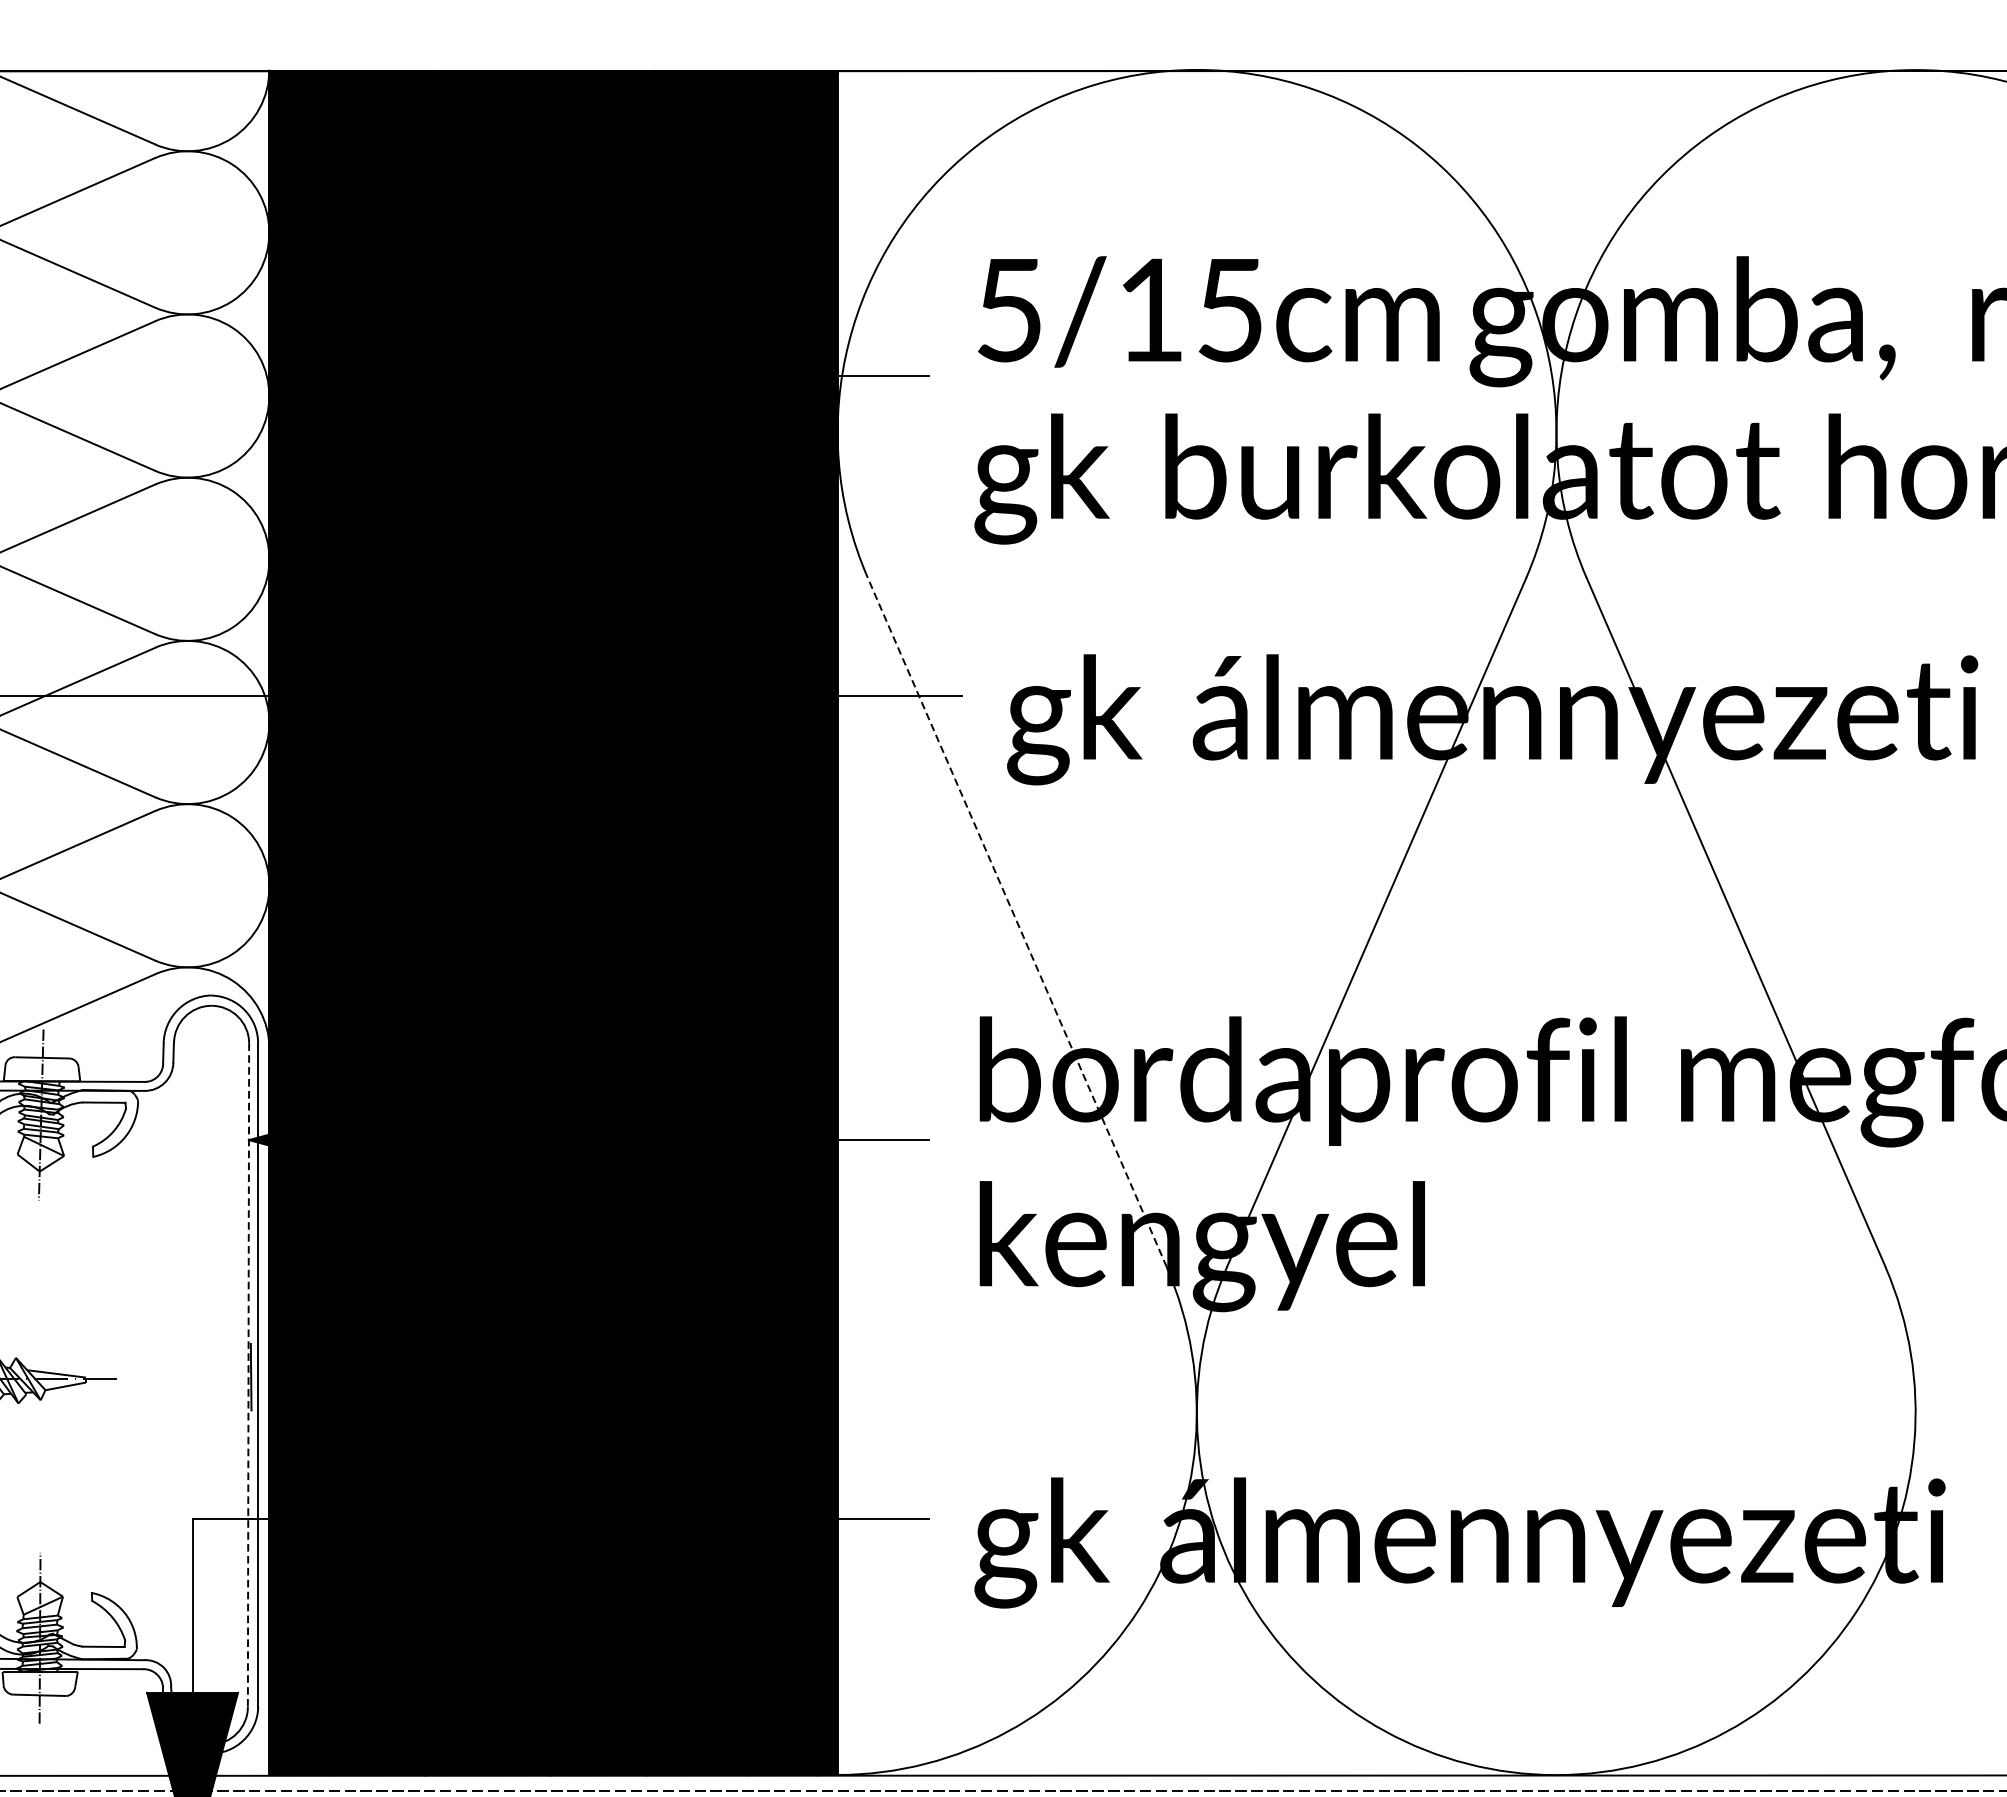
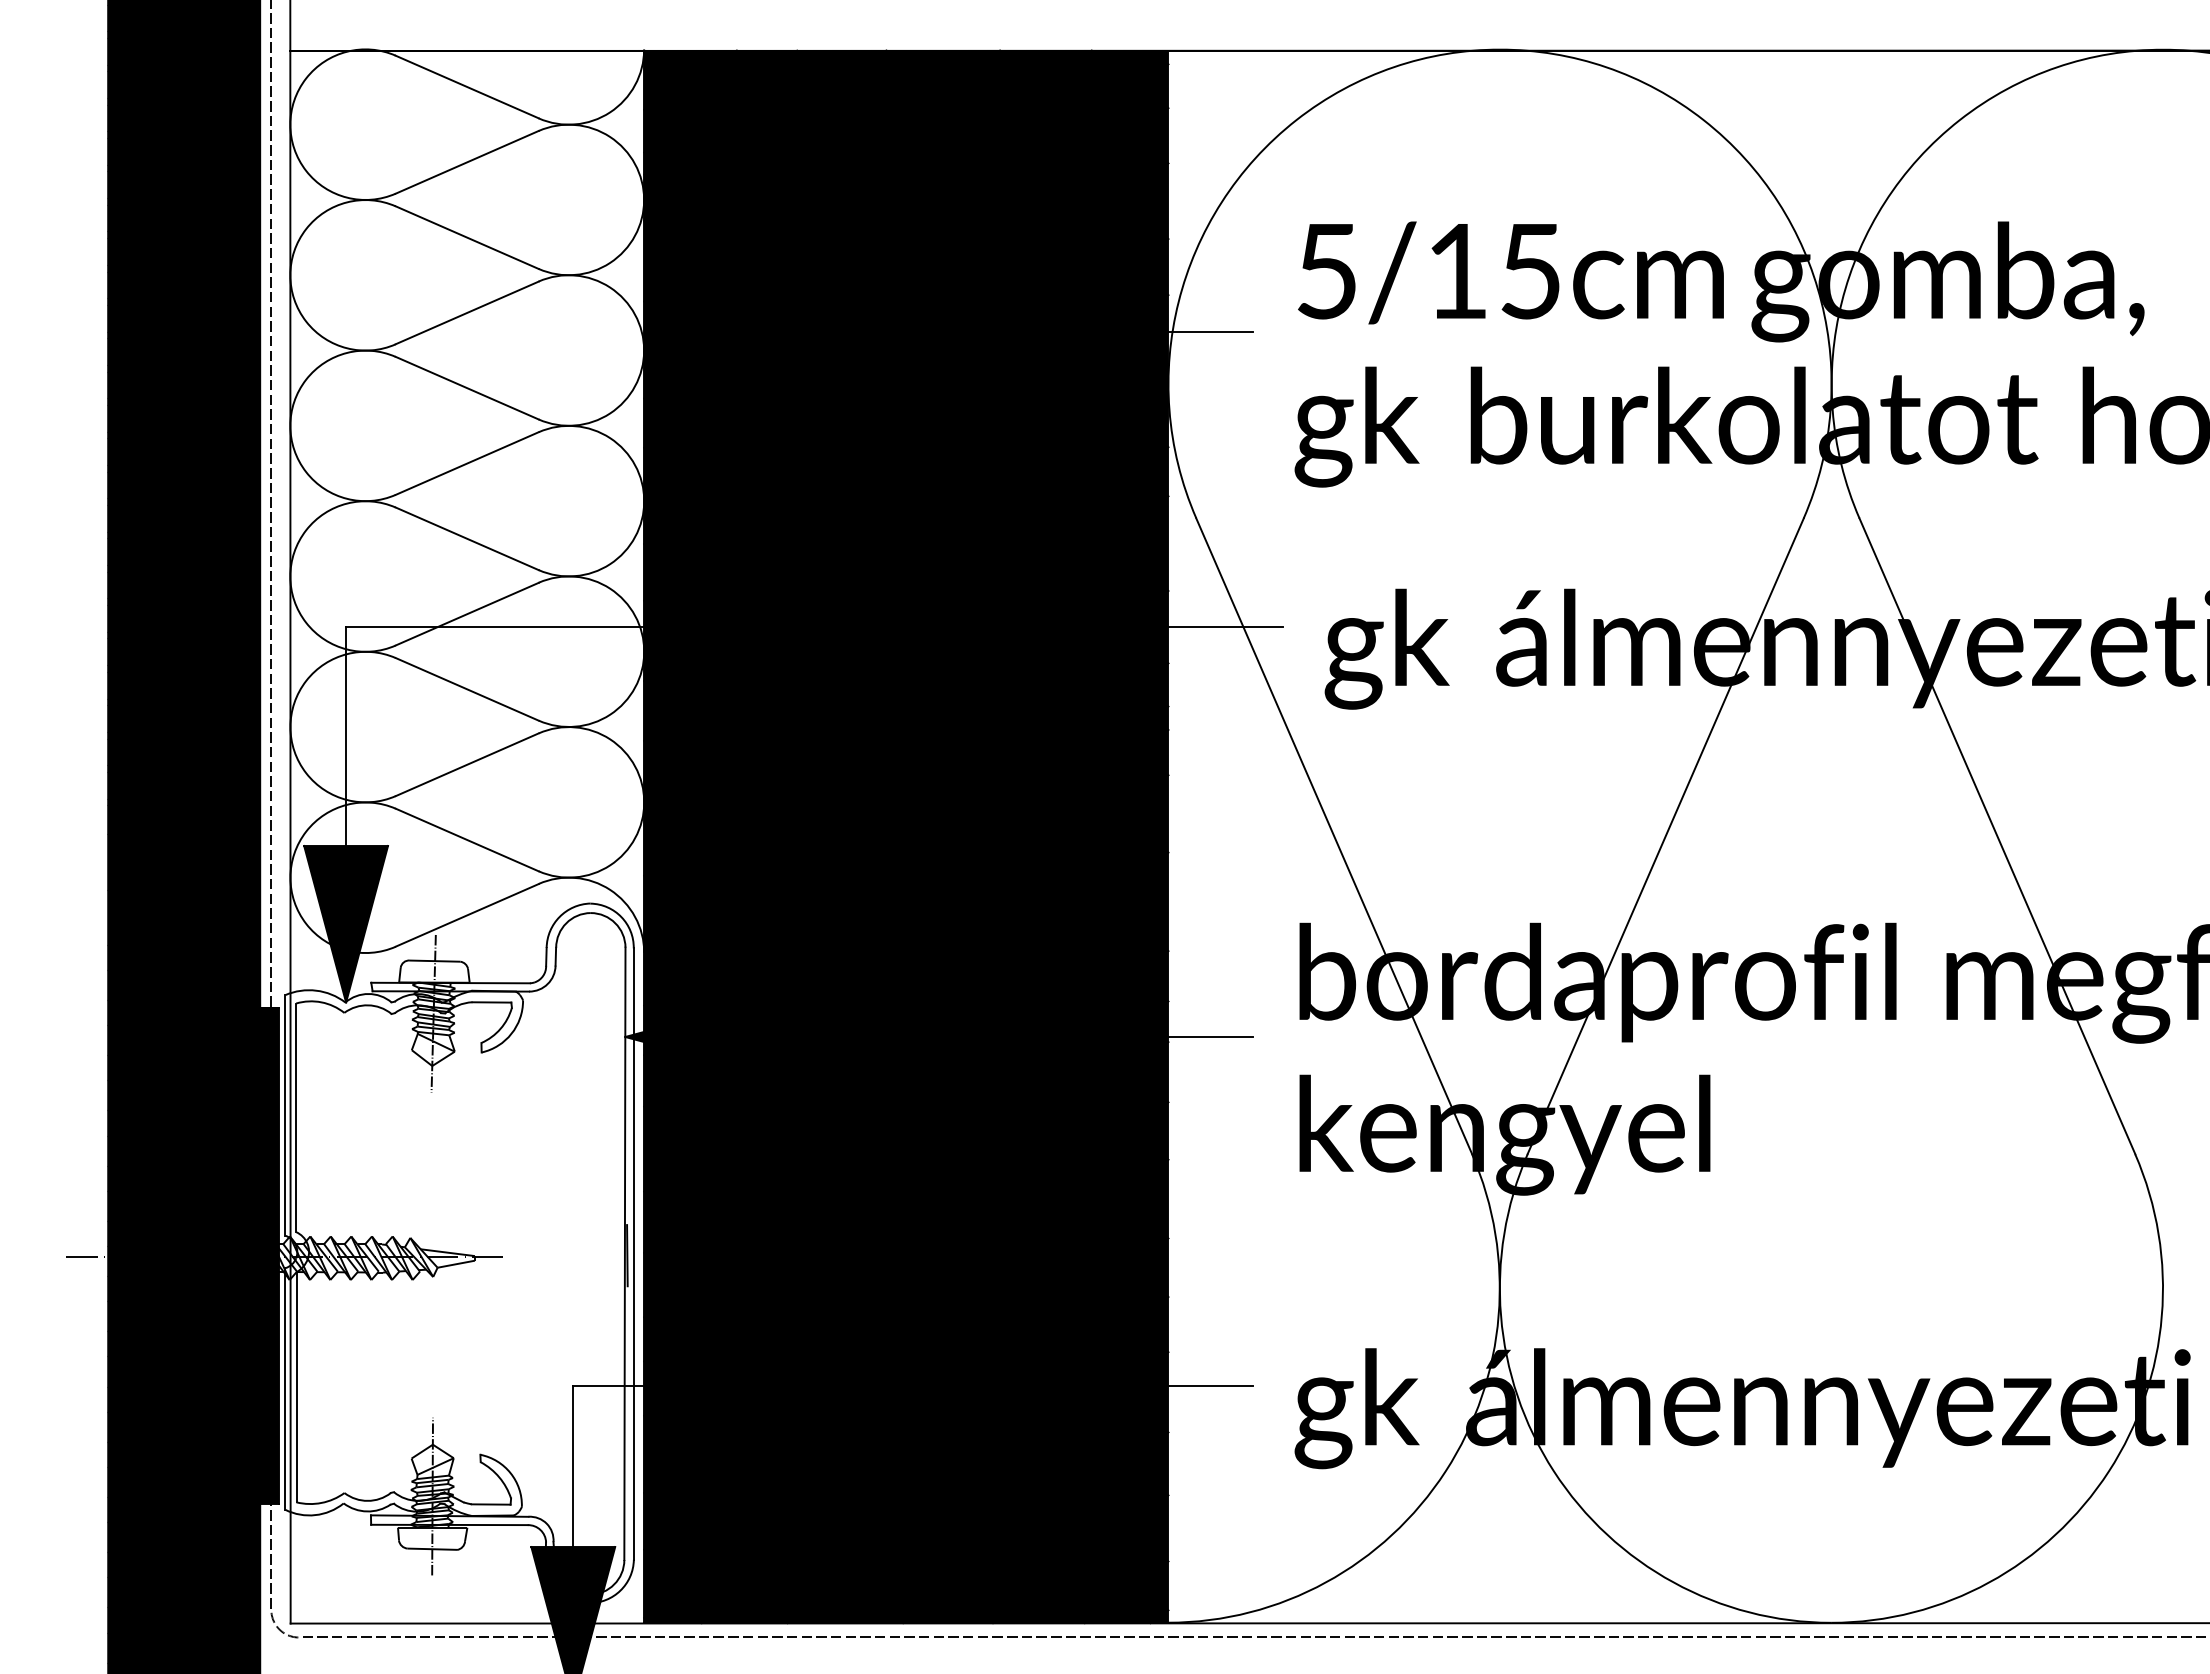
line: (1016, 921) -> (1333, 835), dashed -> solid
line: (248, 1375) -> (624, 1254), dashed -> solid

